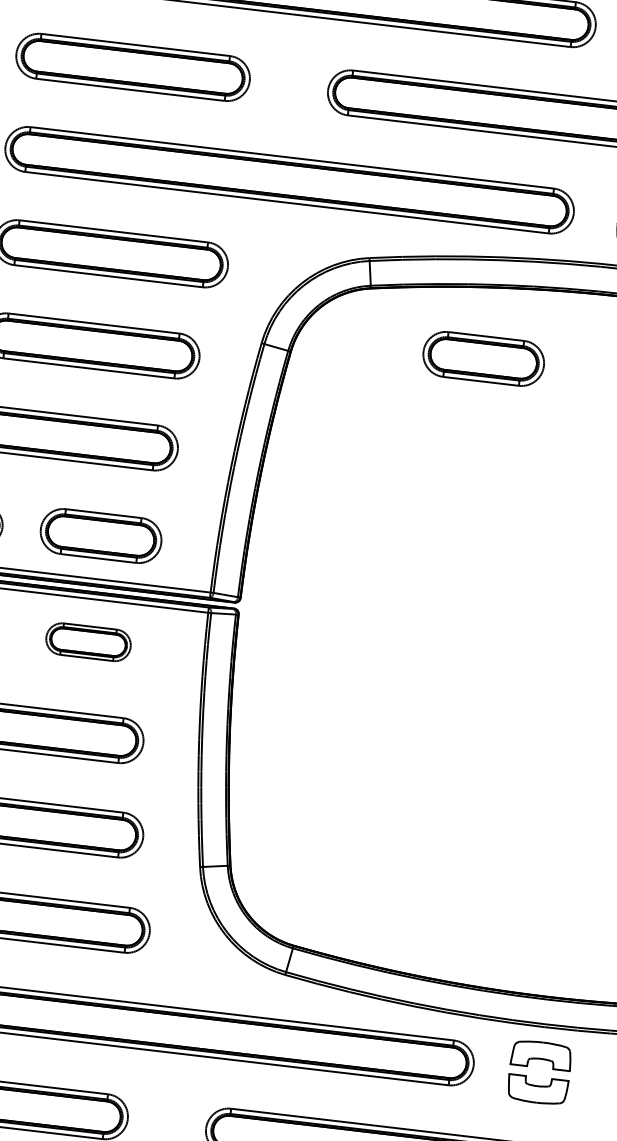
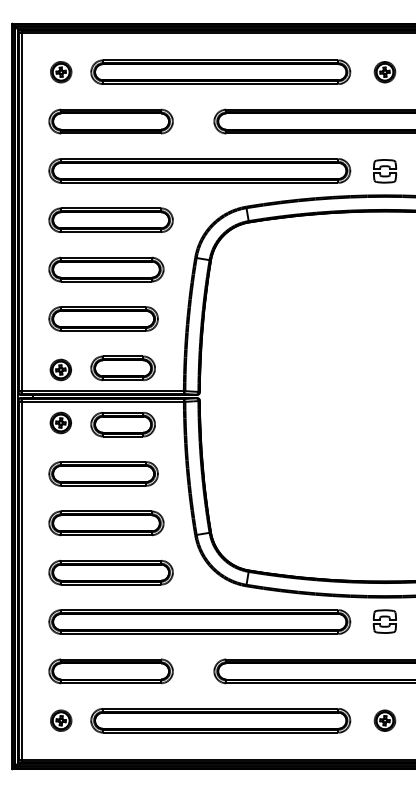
part: (482, 359) -> (311, 252), removed
part: (87, 641) -> (122, 424), size x1.43
part: (538, 1072) -> (384, 621), size x0.71

